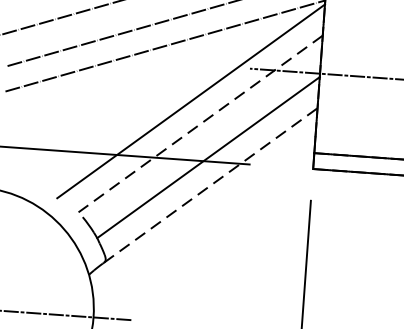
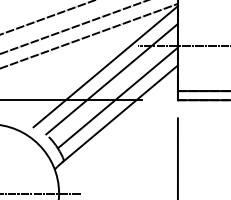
line: (201, 124) -> (112, 79), dashed -> solid
line: (211, 185) -> (120, 113), dashed -> solid

